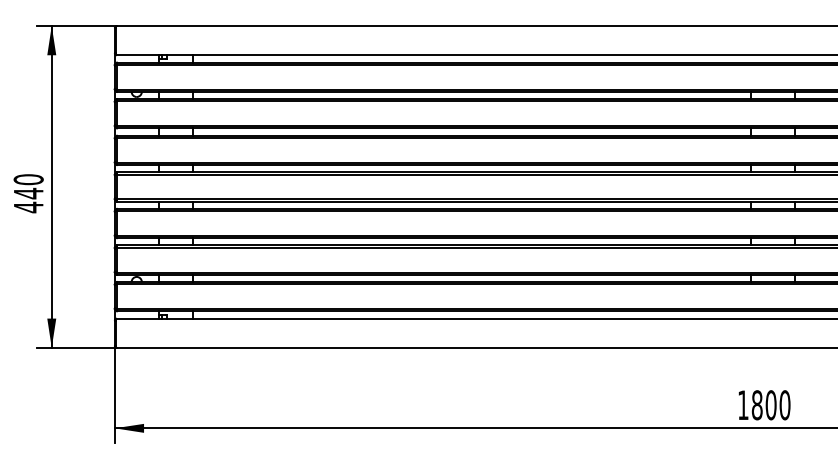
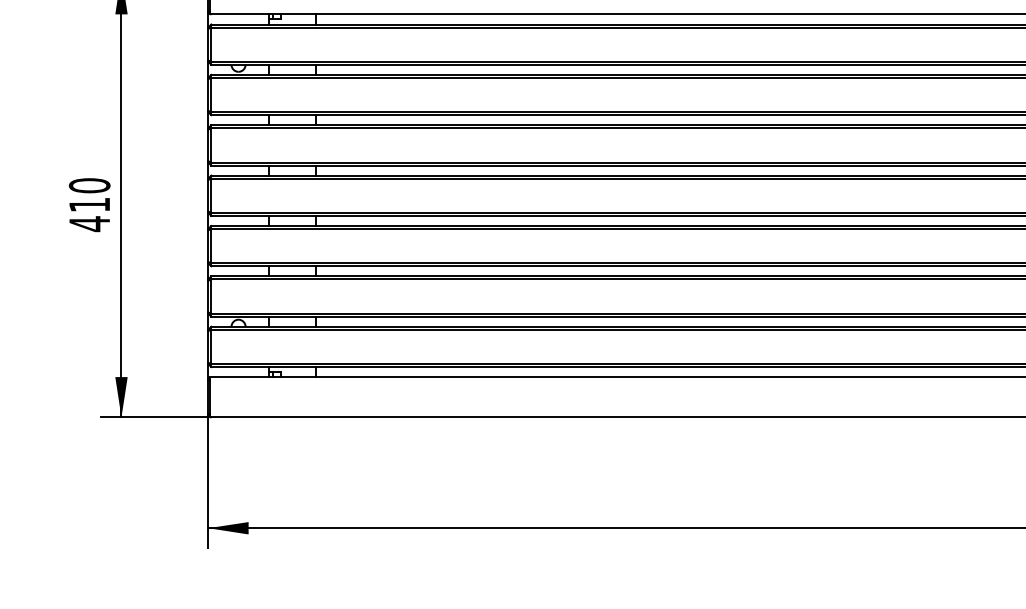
text: (28, 193) -> (89, 204), 440 -> 410

